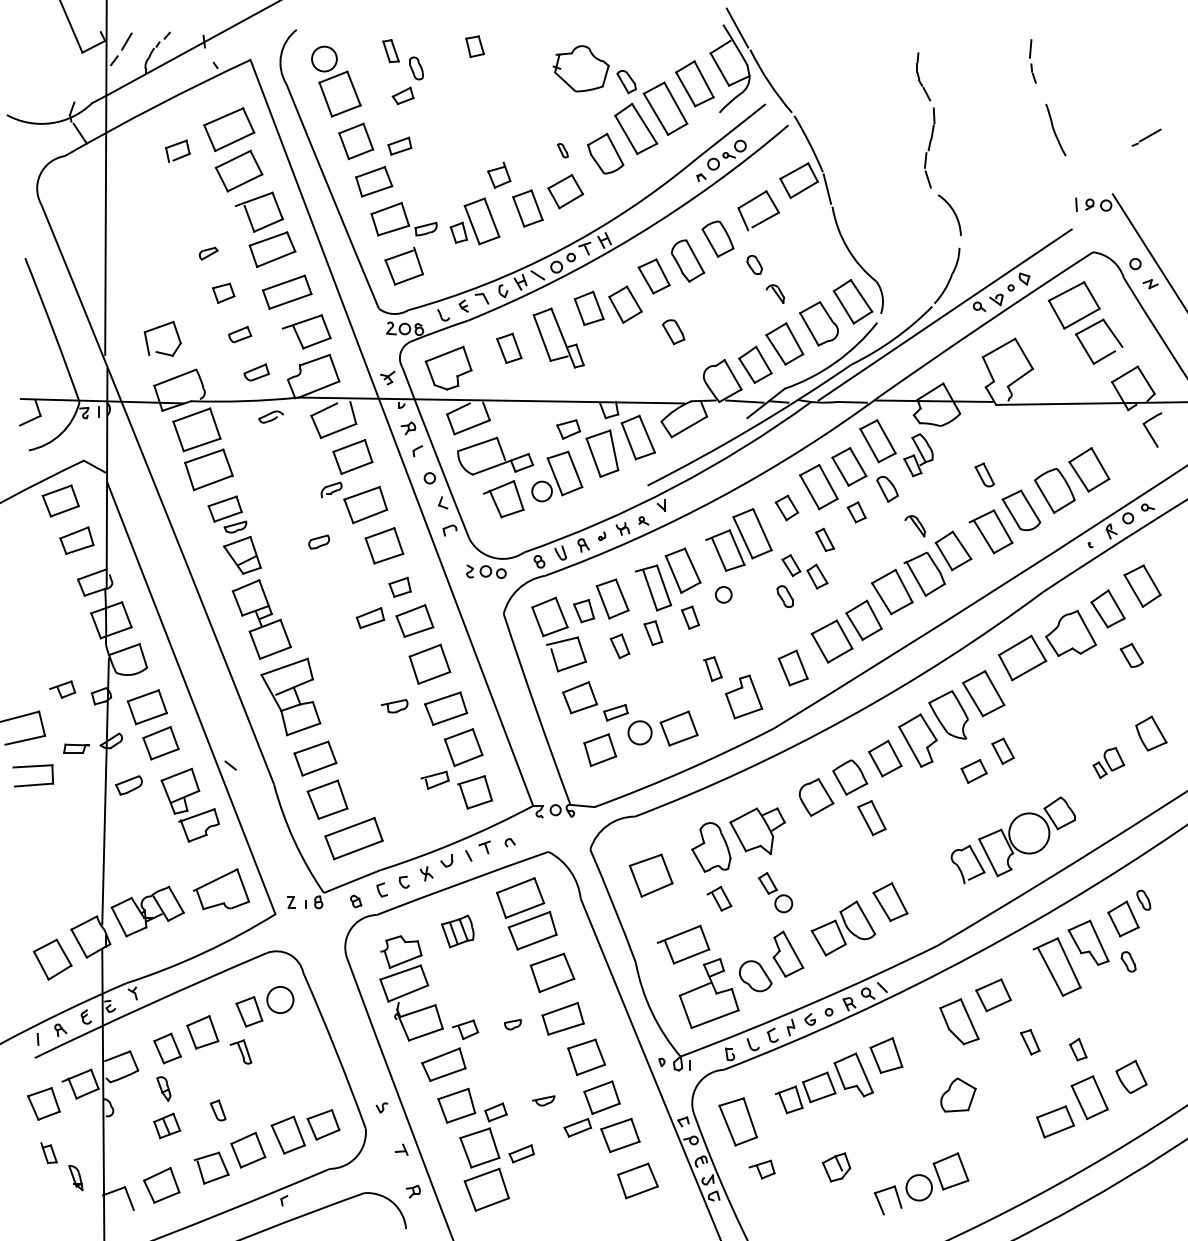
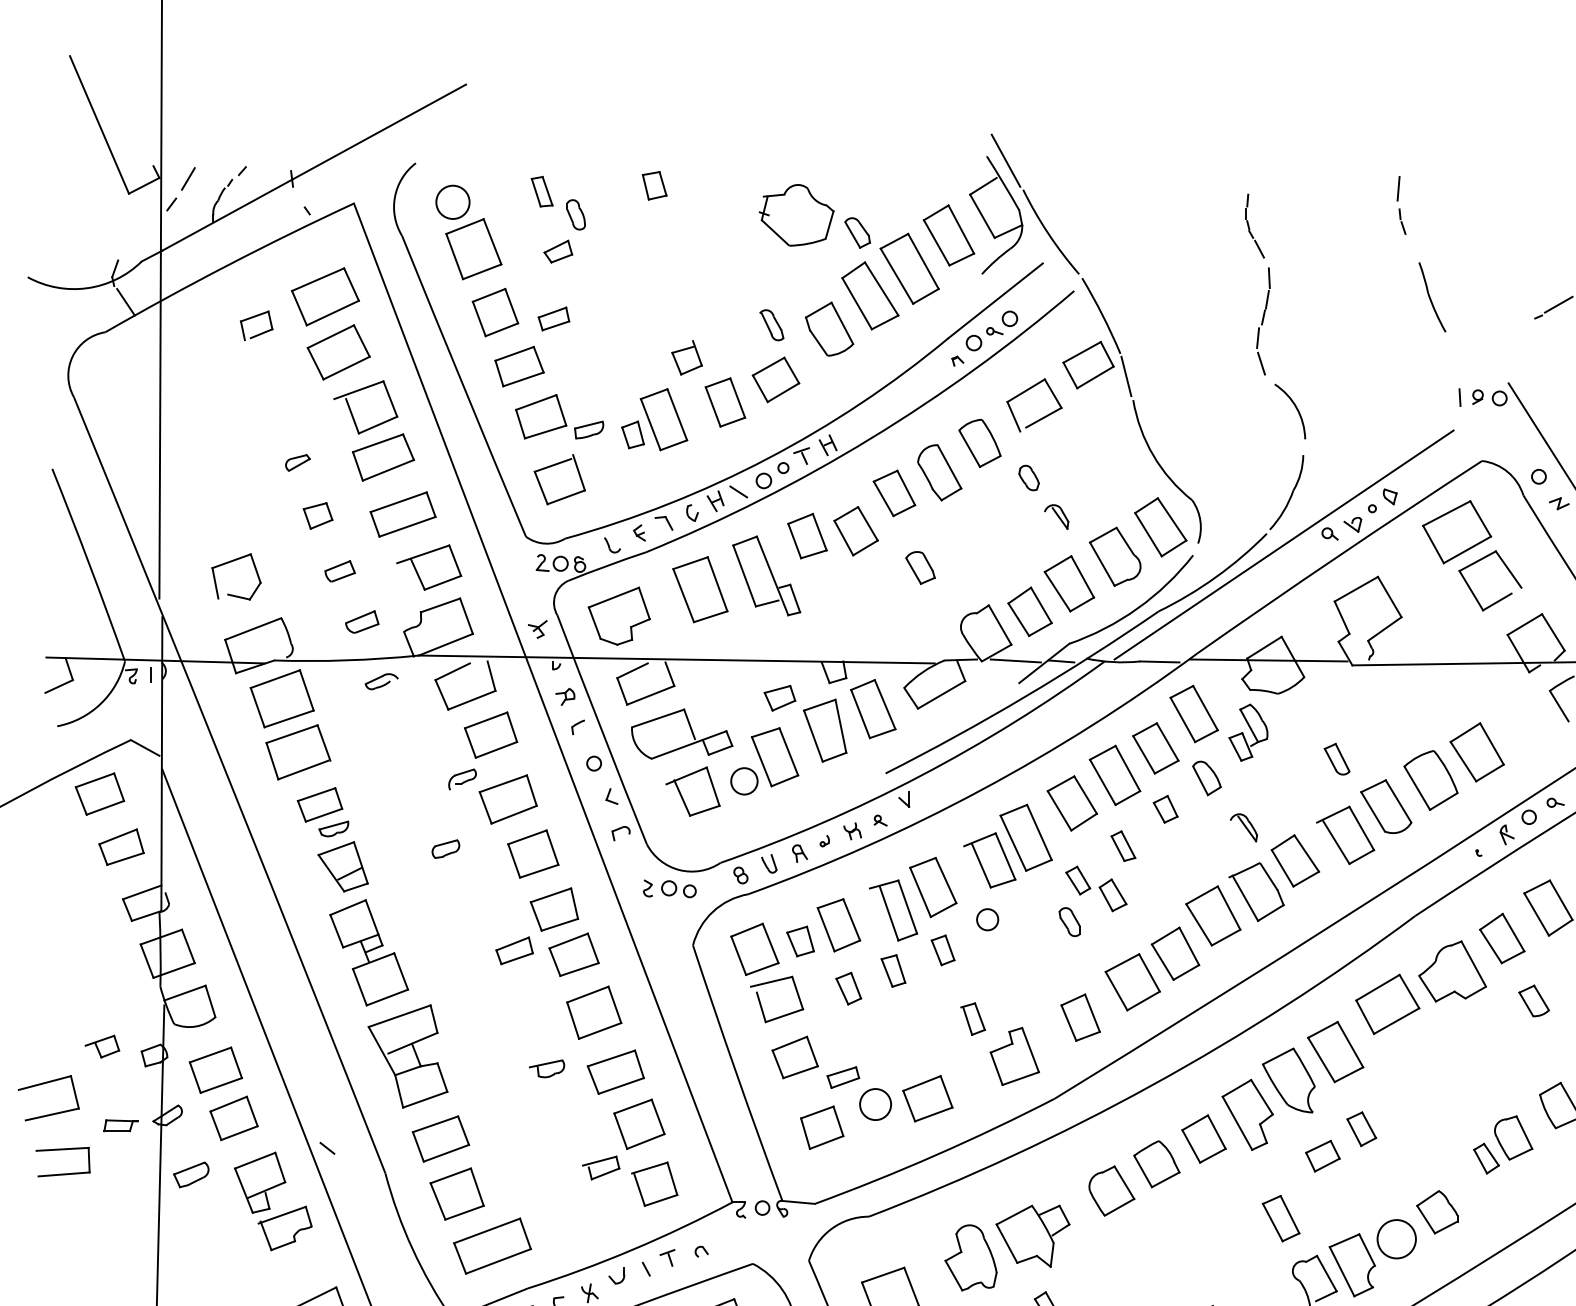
part: (562, 150) -> (771, 324), size x1.67
part: (509, 348) -> (700, 589), size x1.67
part: (786, 507) -> (1071, 802), size x1.67
part: (399, 587) -> (553, 909), size x1.67
part: (1108, 762) -> (1502, 1144), size x1.43
part: (871, 818) -> (1280, 1219), moved
circle: (1028, 833) -> (1395, 1239), size x0.71

